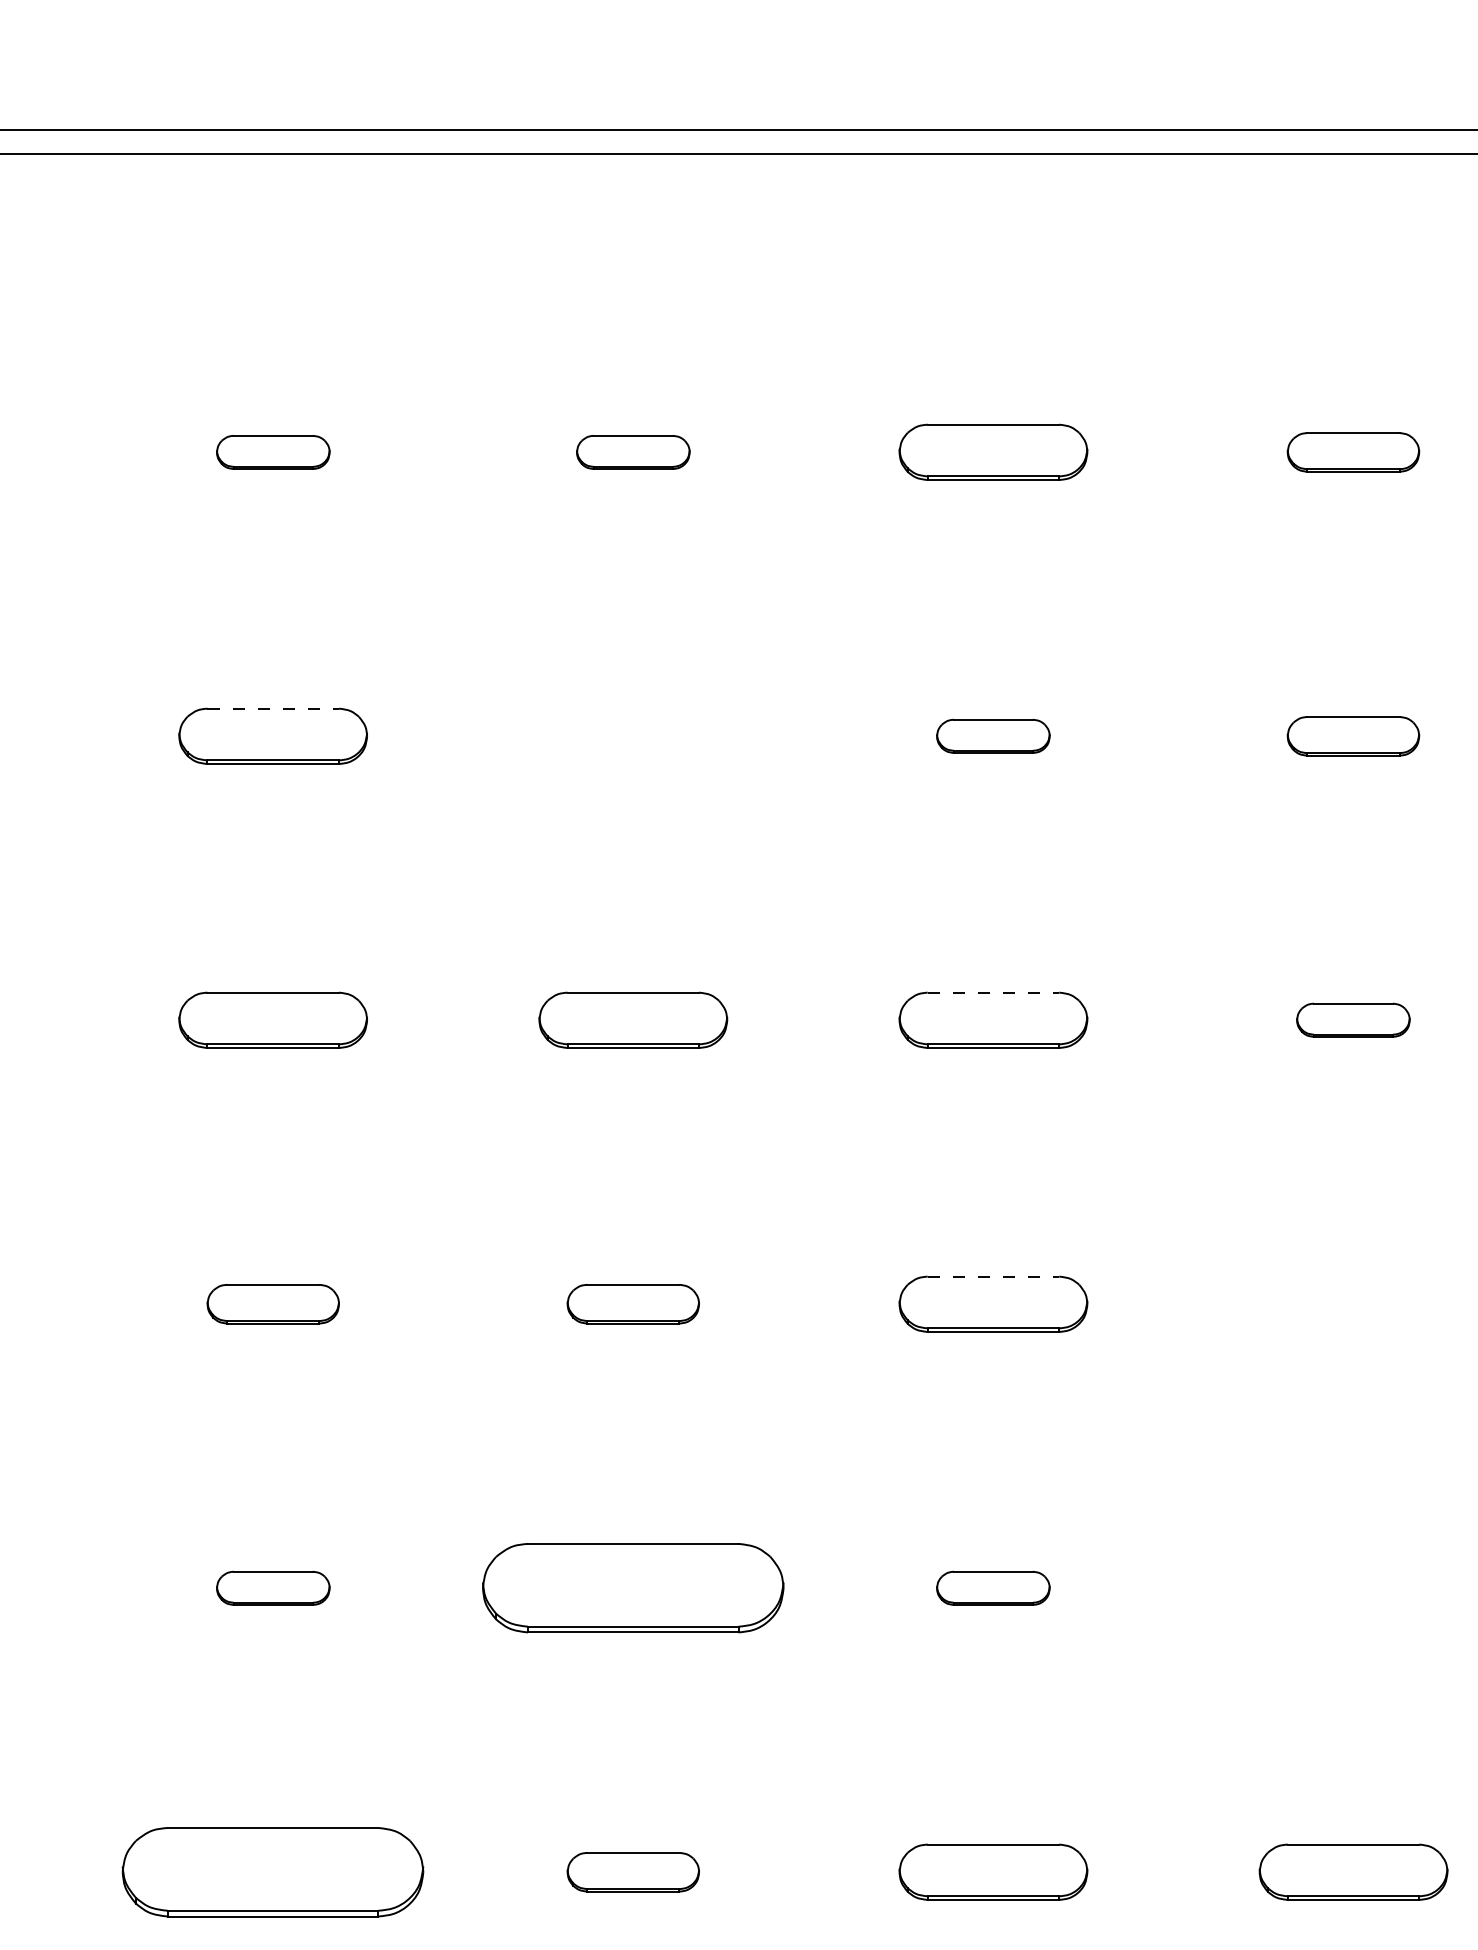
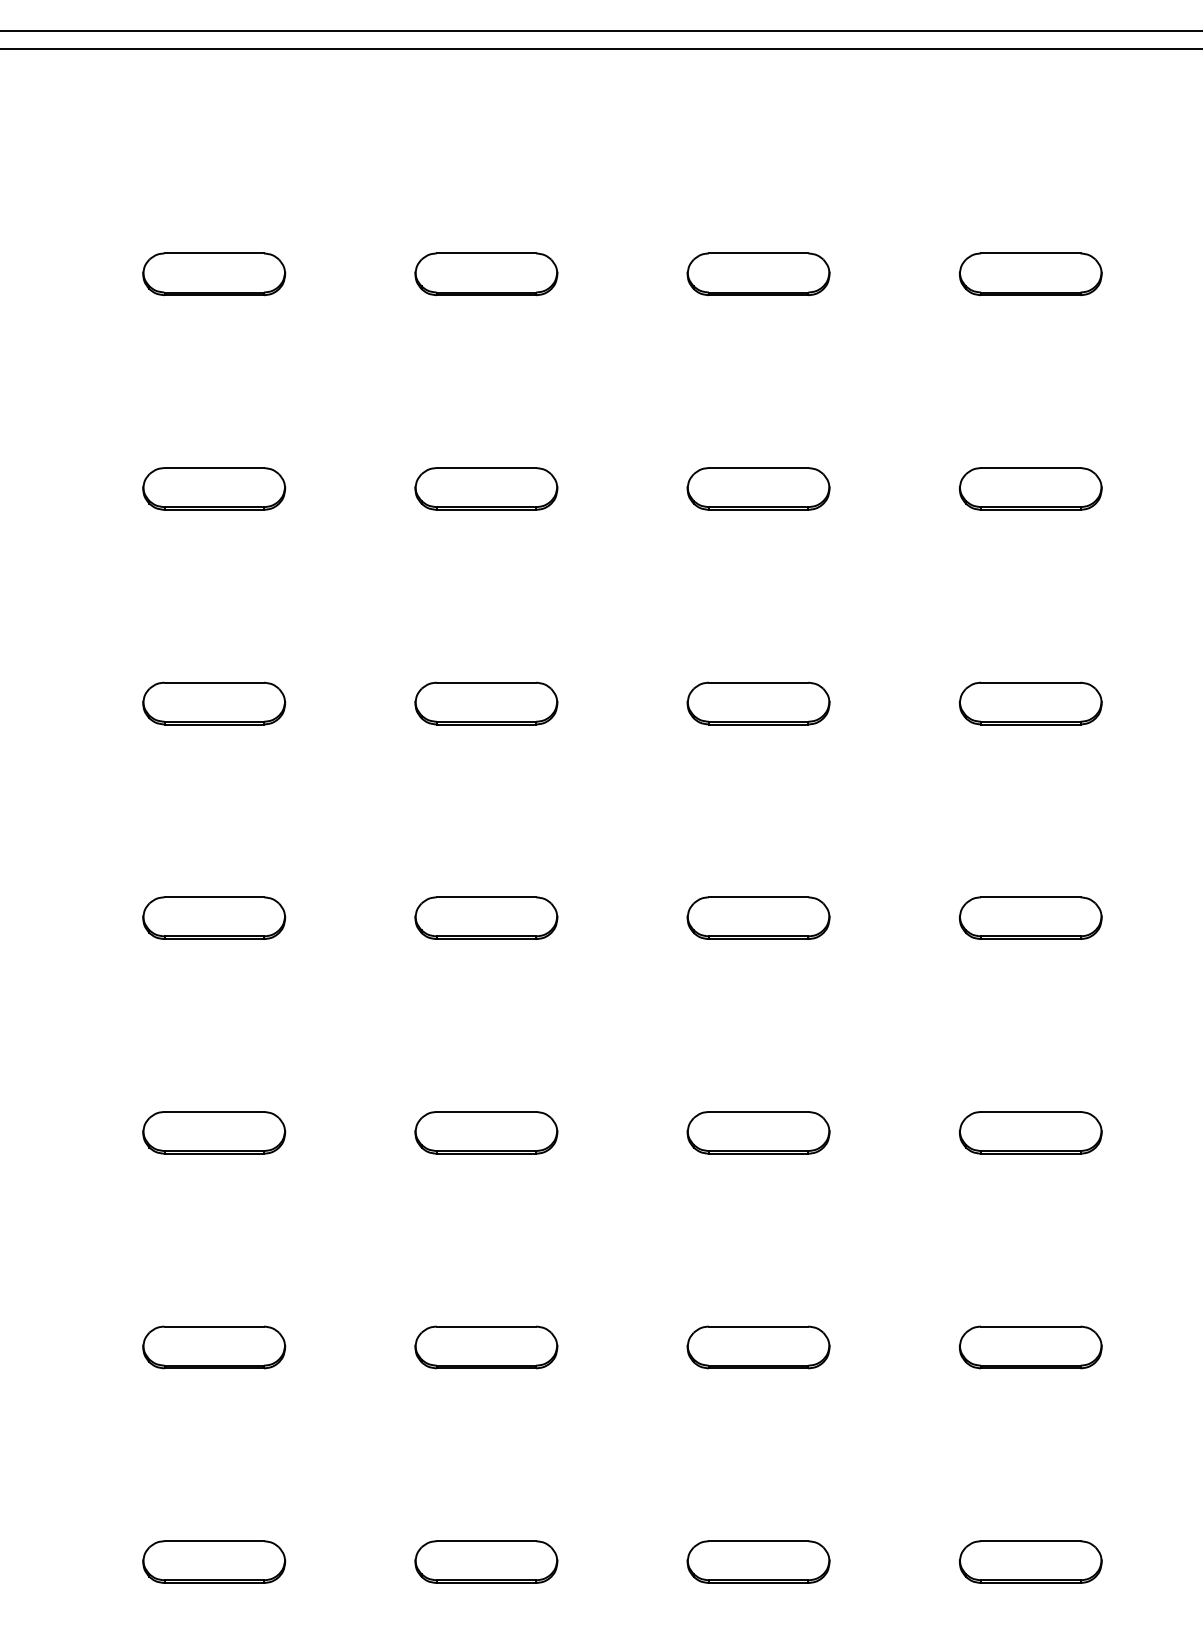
part: (273, 452) -> (214, 274), size x1.67
part: (633, 452) -> (486, 274), size x1.67
part: (1353, 452) -> (1030, 274), size x1.43
line: (273, 709) -> (214, 468), dashed -> solid
part: (633, 735) -> (486, 488), added
part: (993, 735) -> (758, 488), size x1.67
part: (1353, 735) -> (1030, 488), size x1.43
line: (993, 992) -> (758, 682), dashed -> solid
part: (1353, 1020) -> (1030, 703), size x1.67
line: (993, 1276) -> (758, 897), dashed -> solid
part: (273, 1303) -> (214, 917), size x1.43
part: (633, 1303) -> (486, 917), size x1.43
part: (1353, 1303) -> (1030, 917), added
part: (273, 1587) -> (214, 1132), size x1.67
part: (633, 1587) -> (486, 1132), size x0.62
part: (993, 1587) -> (758, 1132), size x1.67
part: (1353, 1587) -> (1030, 1132), added
part: (273, 1872) -> (214, 1347), size x0.62
part: (633, 1872) -> (486, 1347), size x1.43

